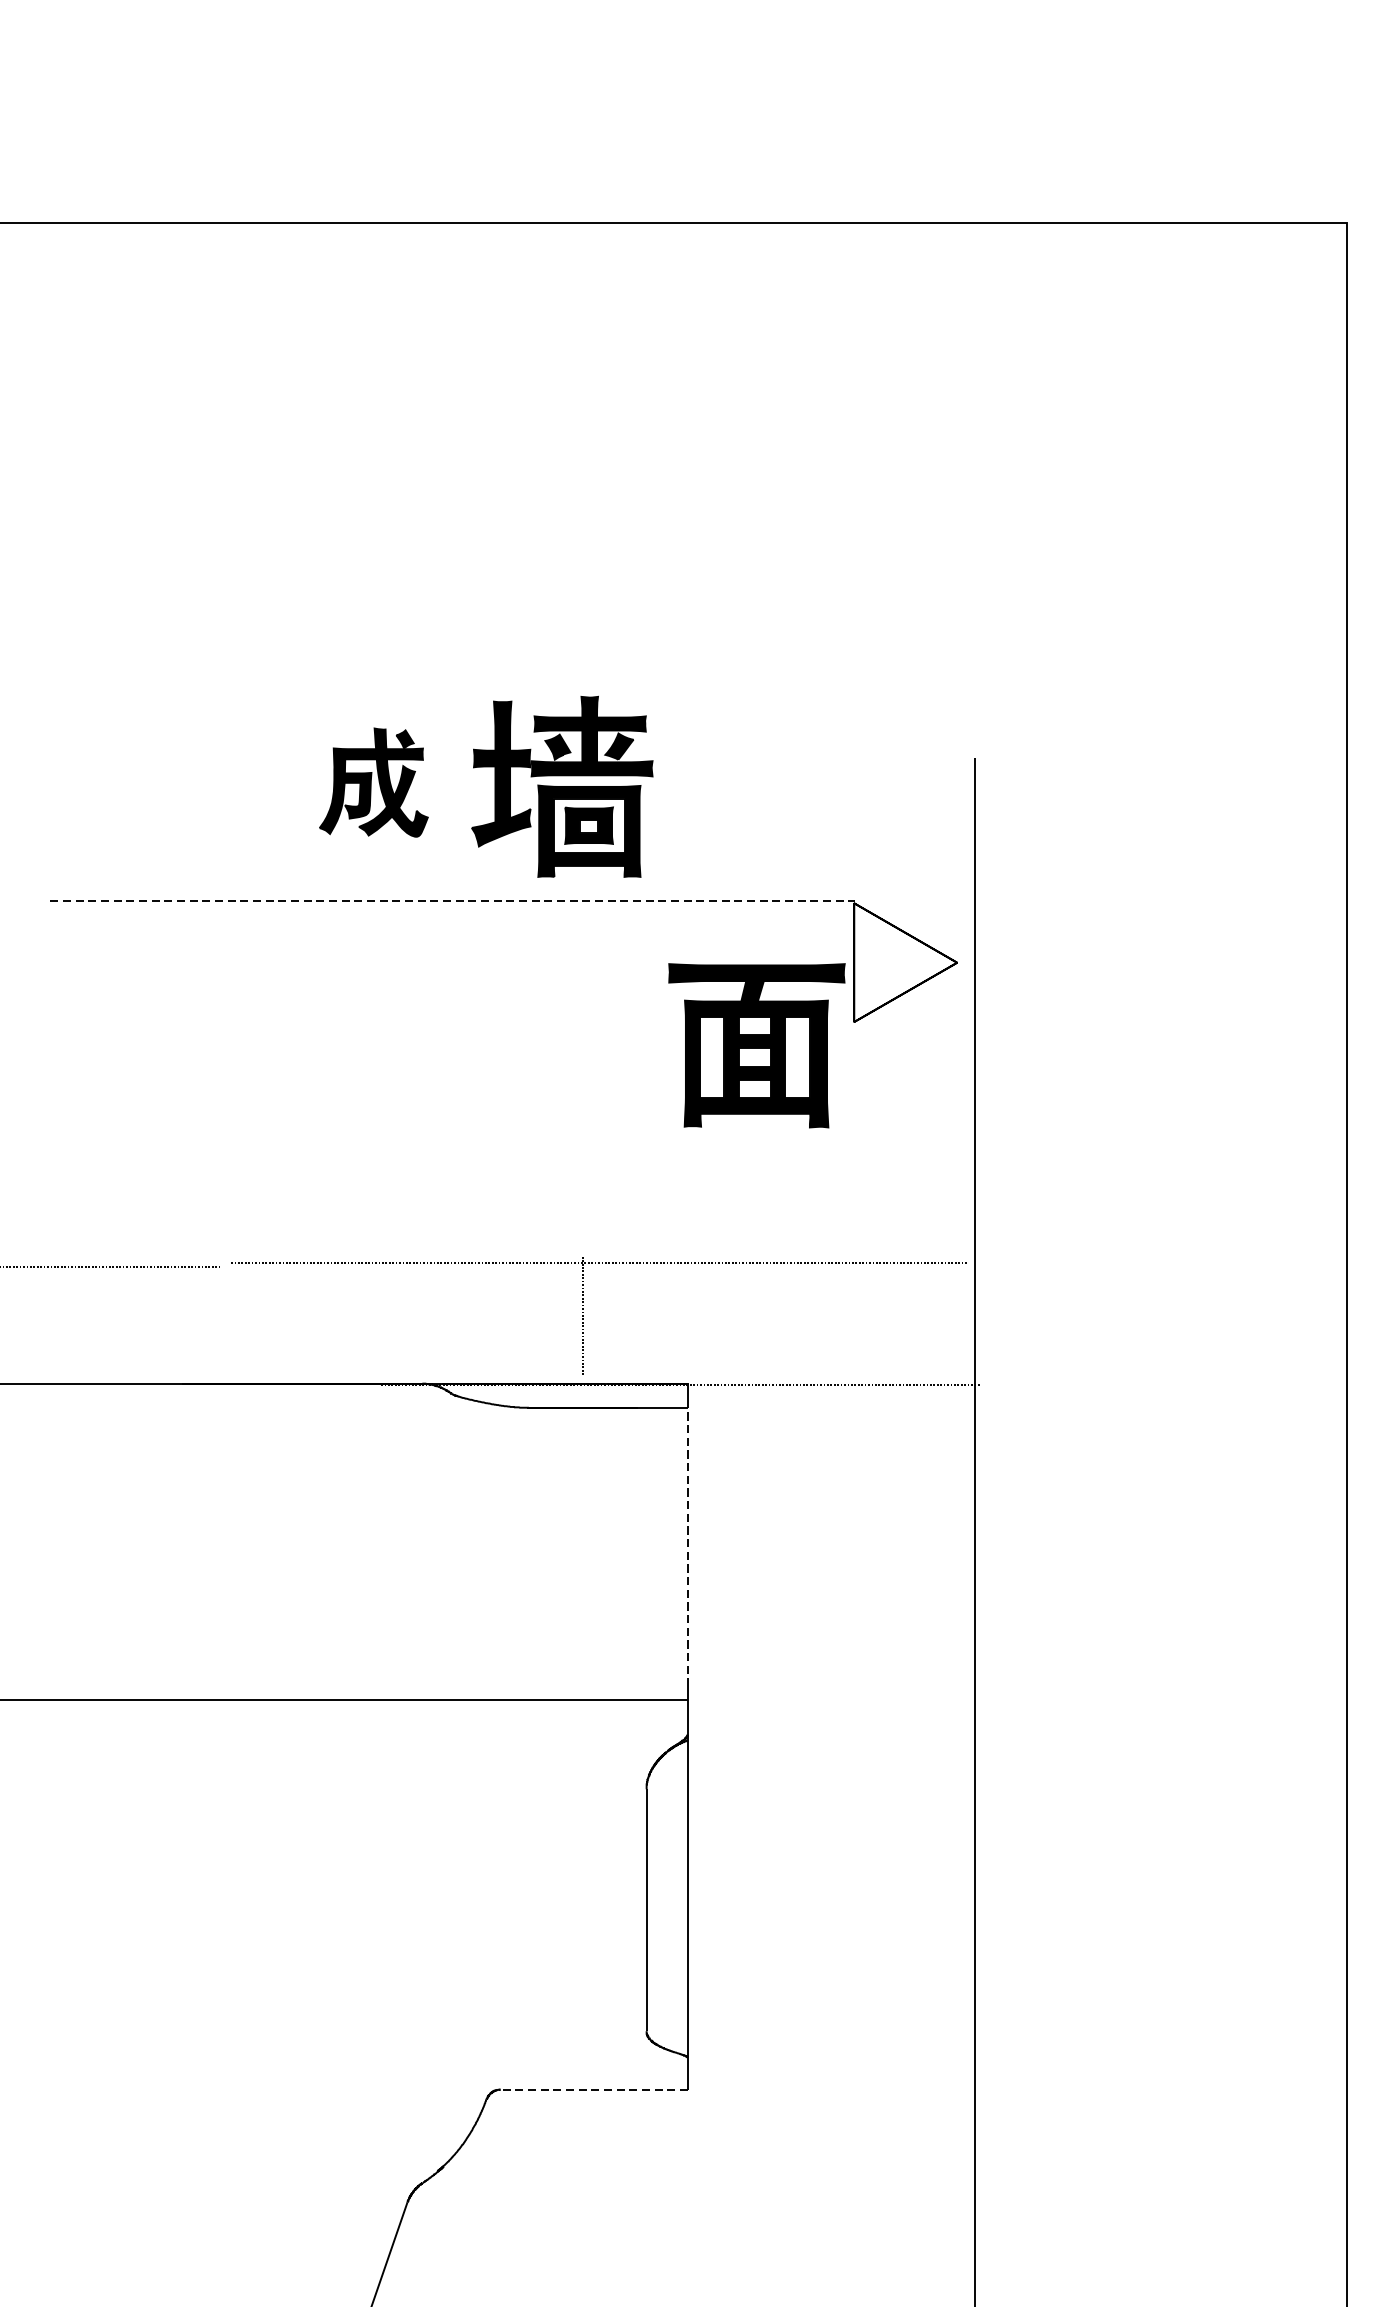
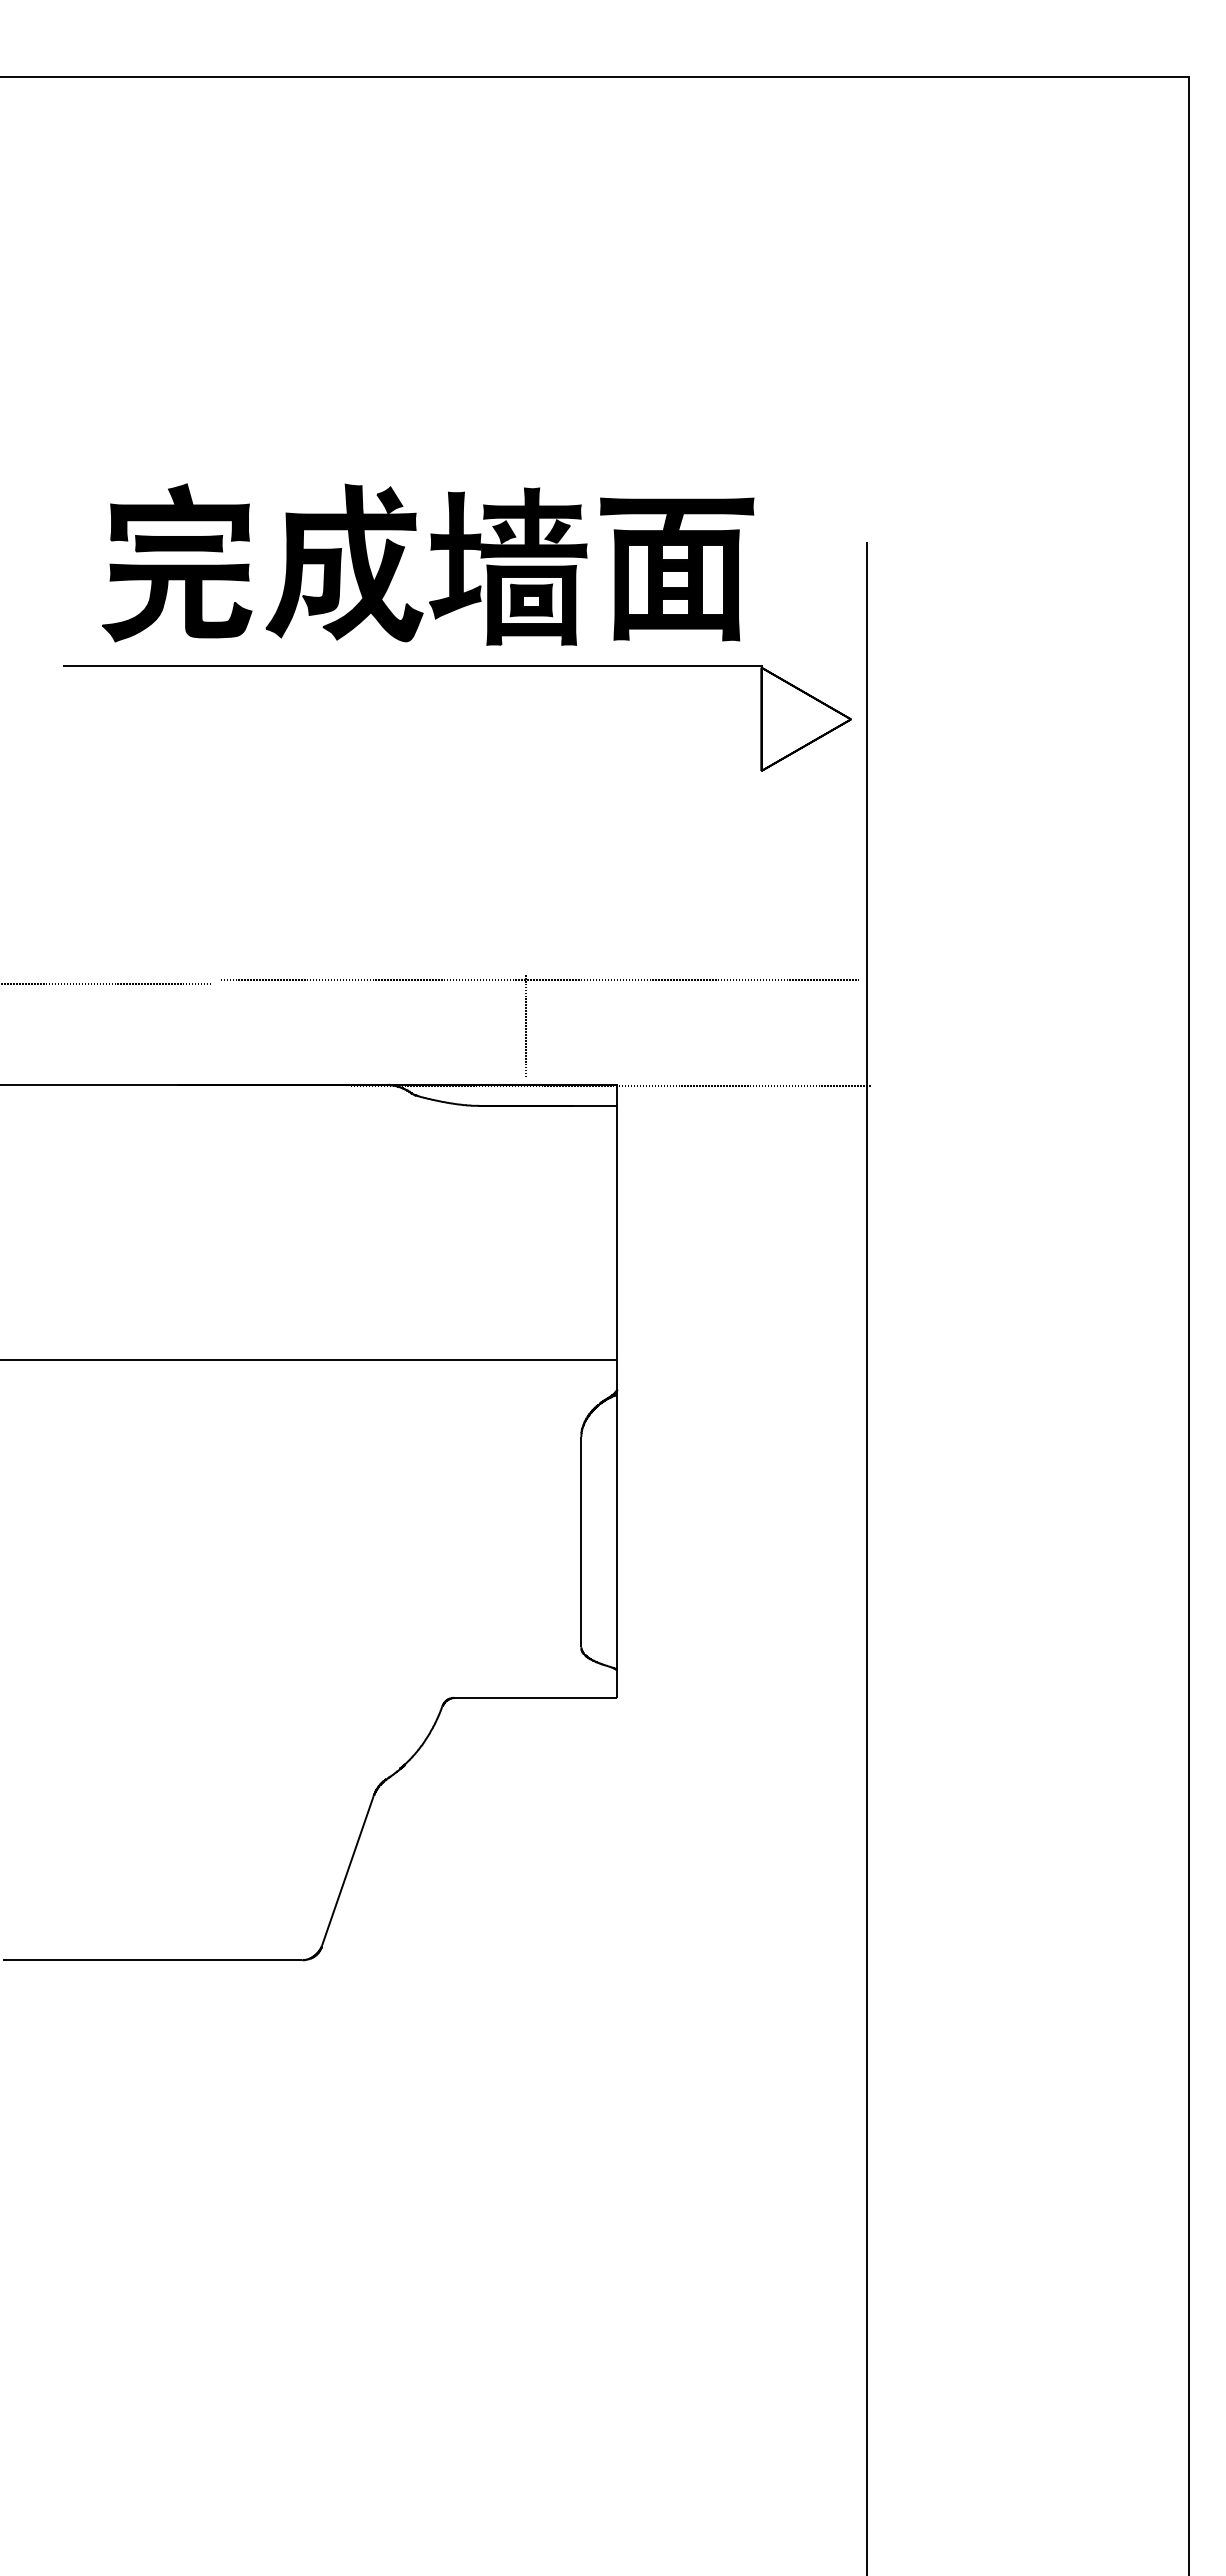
part: (181, 782) -> (177, 562), added
part: (373, 782) -> (344, 562), size x1.67
line: (453, 901) -> (413, 666), dashed -> solid
part: (757, 1045) -> (677, 569), moved
line: (688, 1546) -> (617, 1226), dashed -> solid
line: (591, 2089) -> (533, 1697), dashed -> solid

